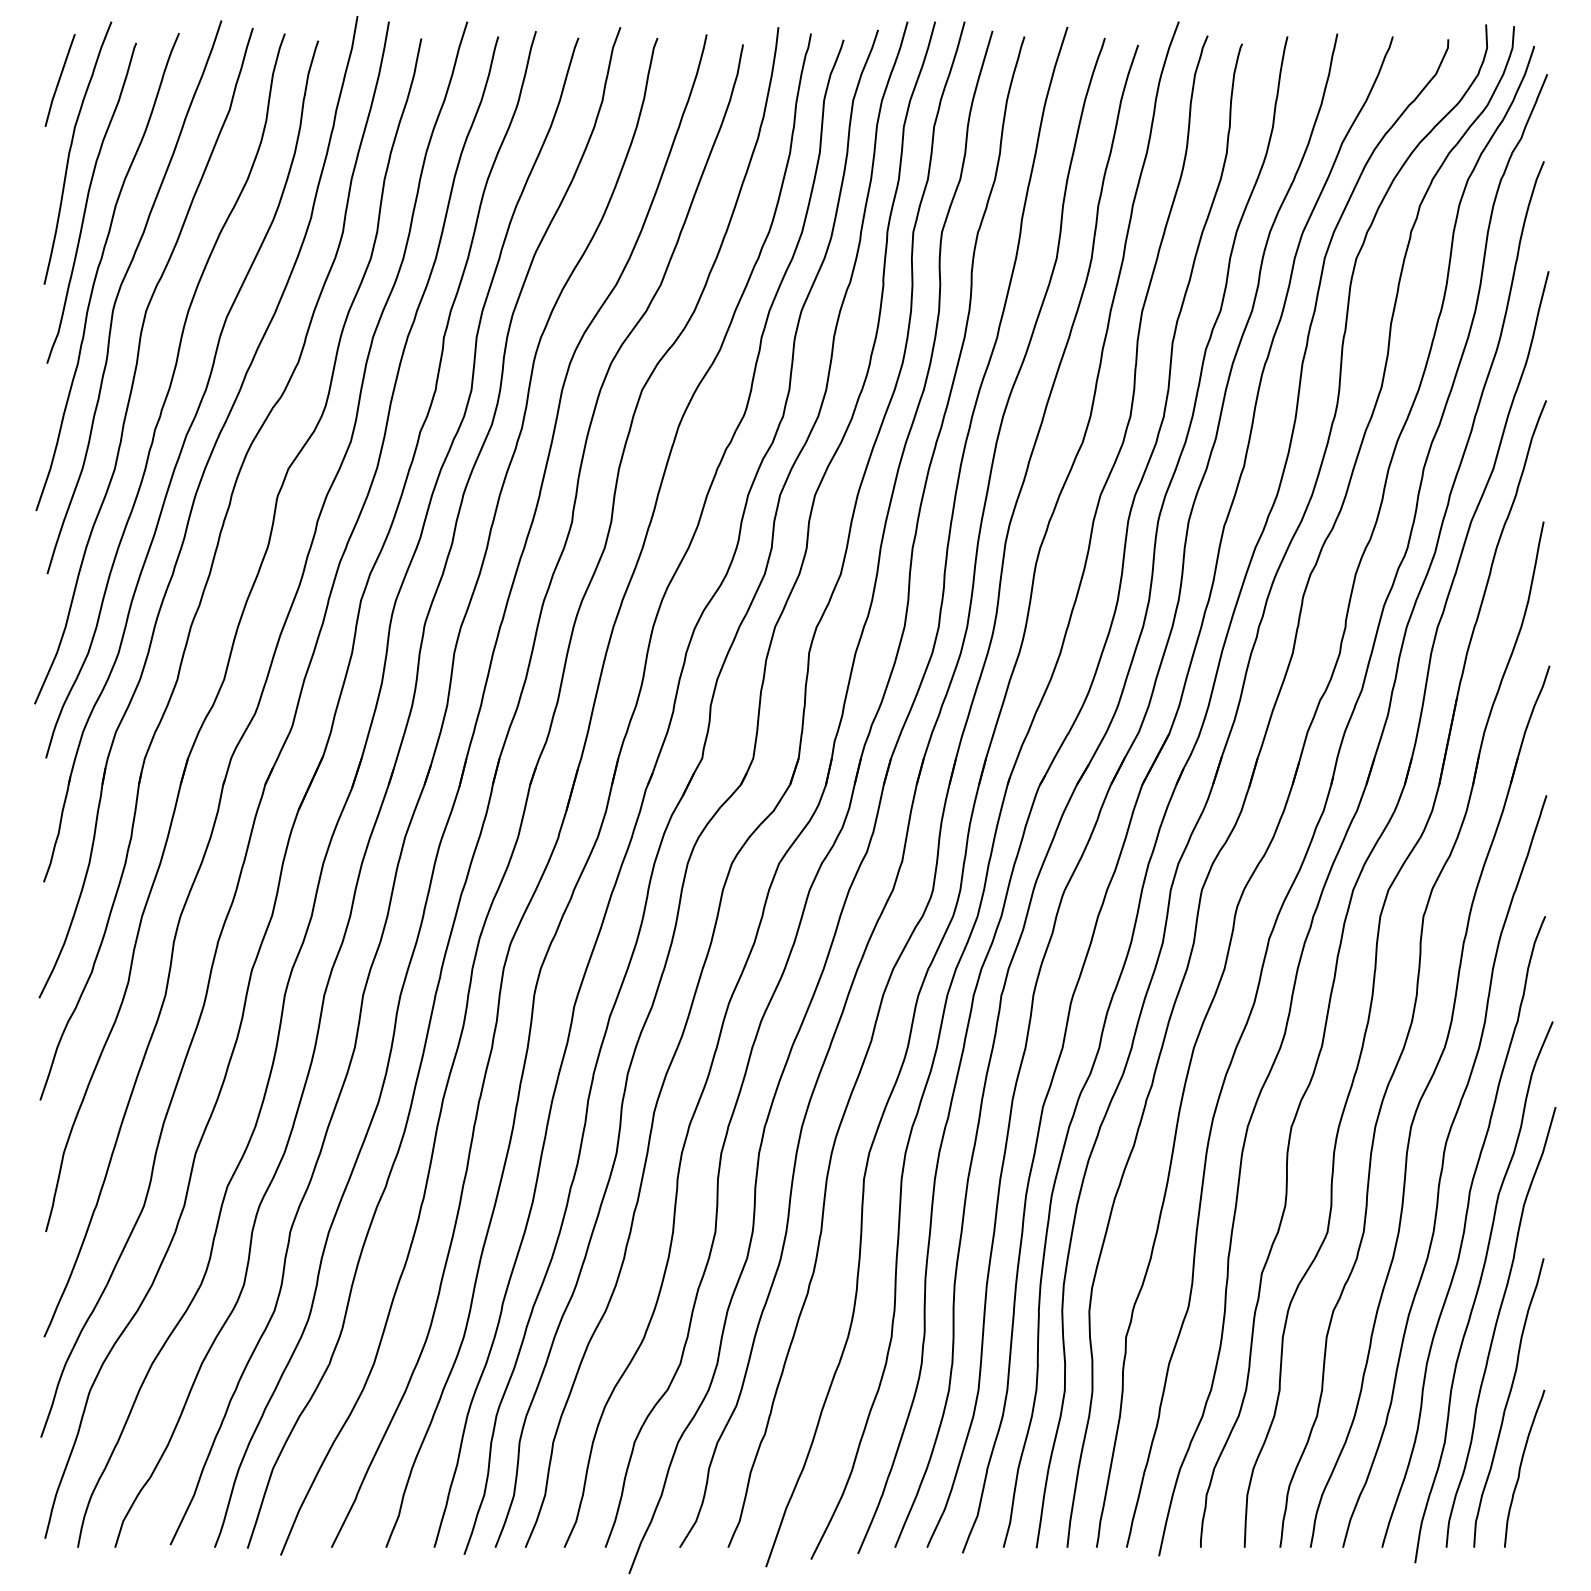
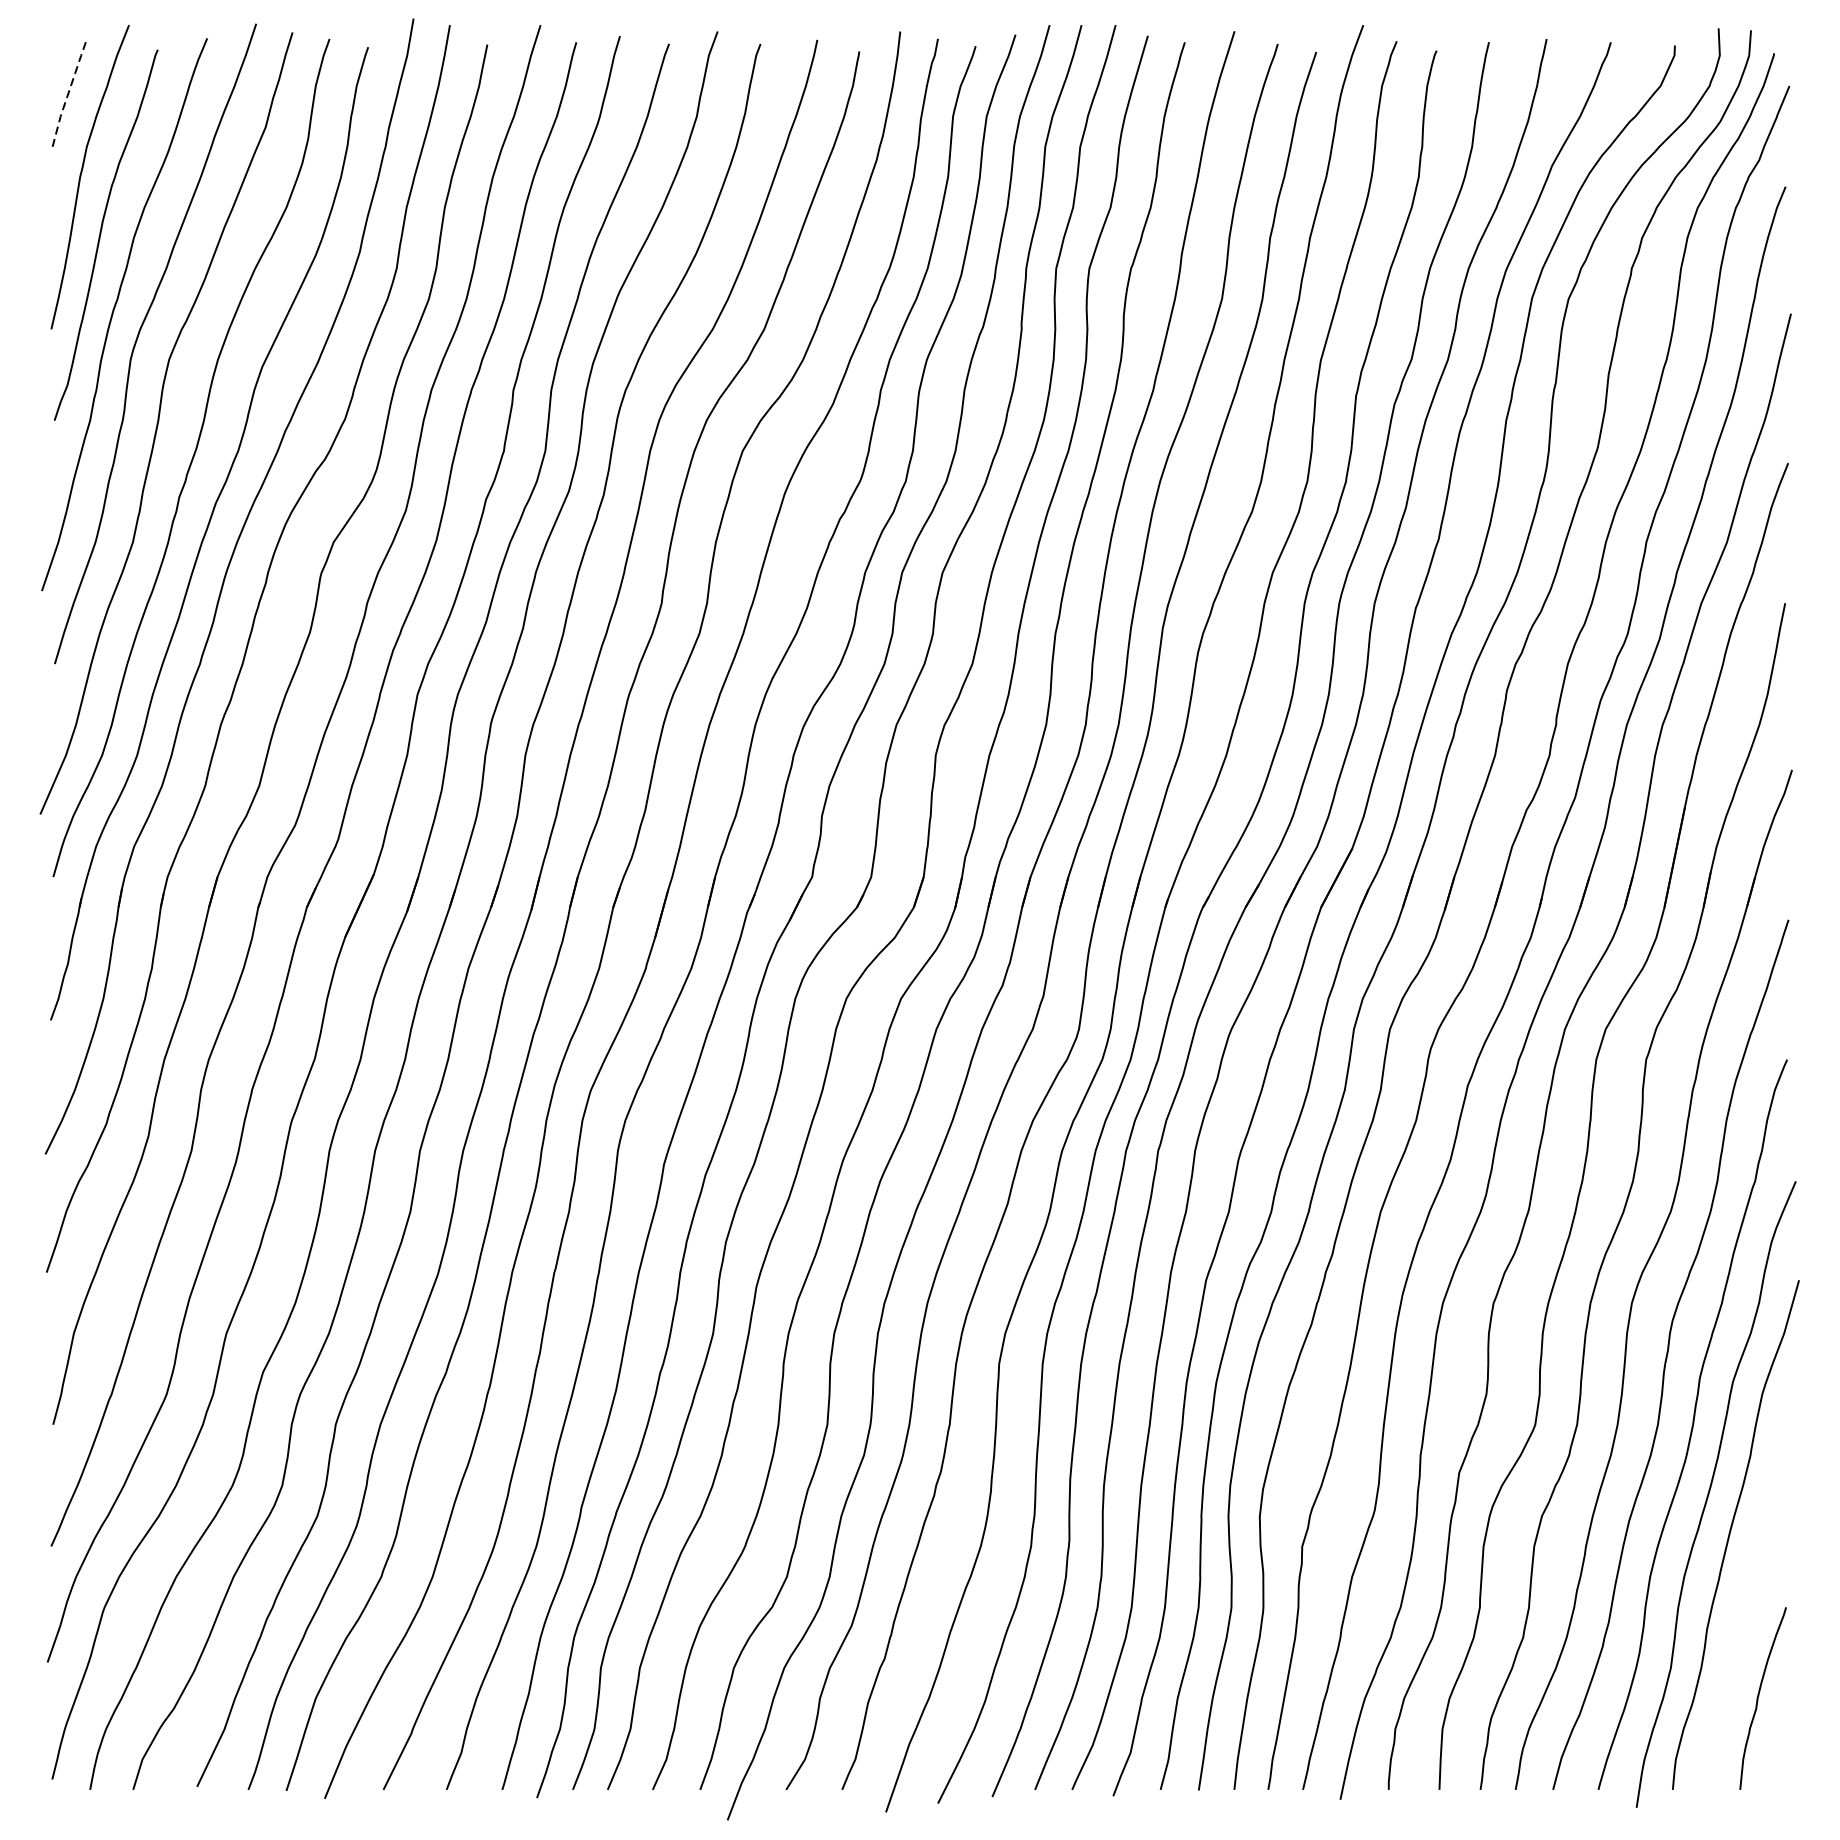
line: (59, 79) -> (68, 92), solid -> dashed
curve: (1508, 1402) -> (1744, 1621), removed

